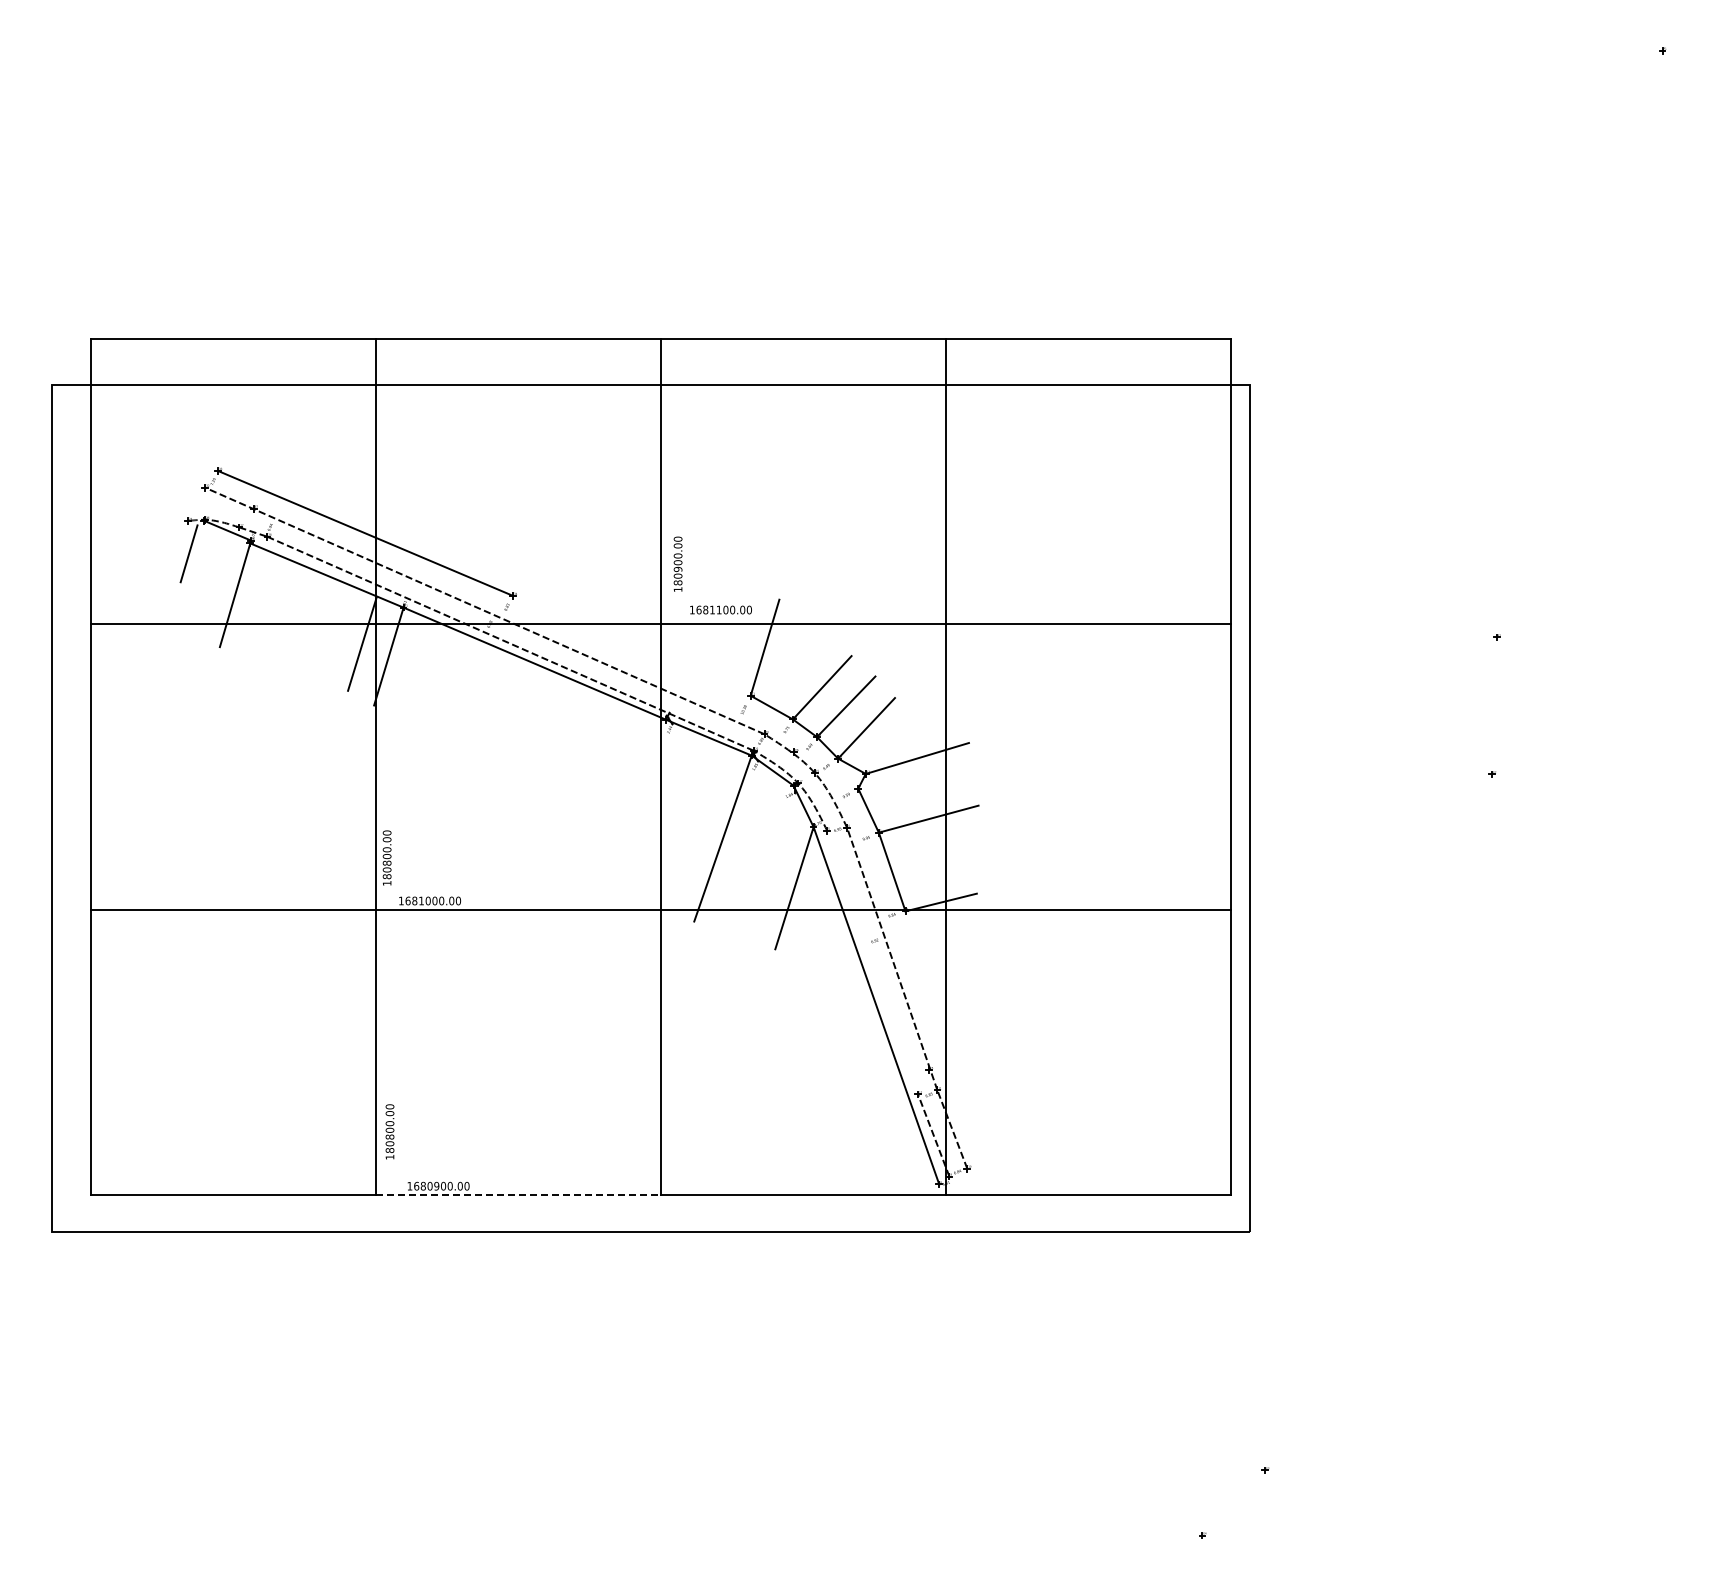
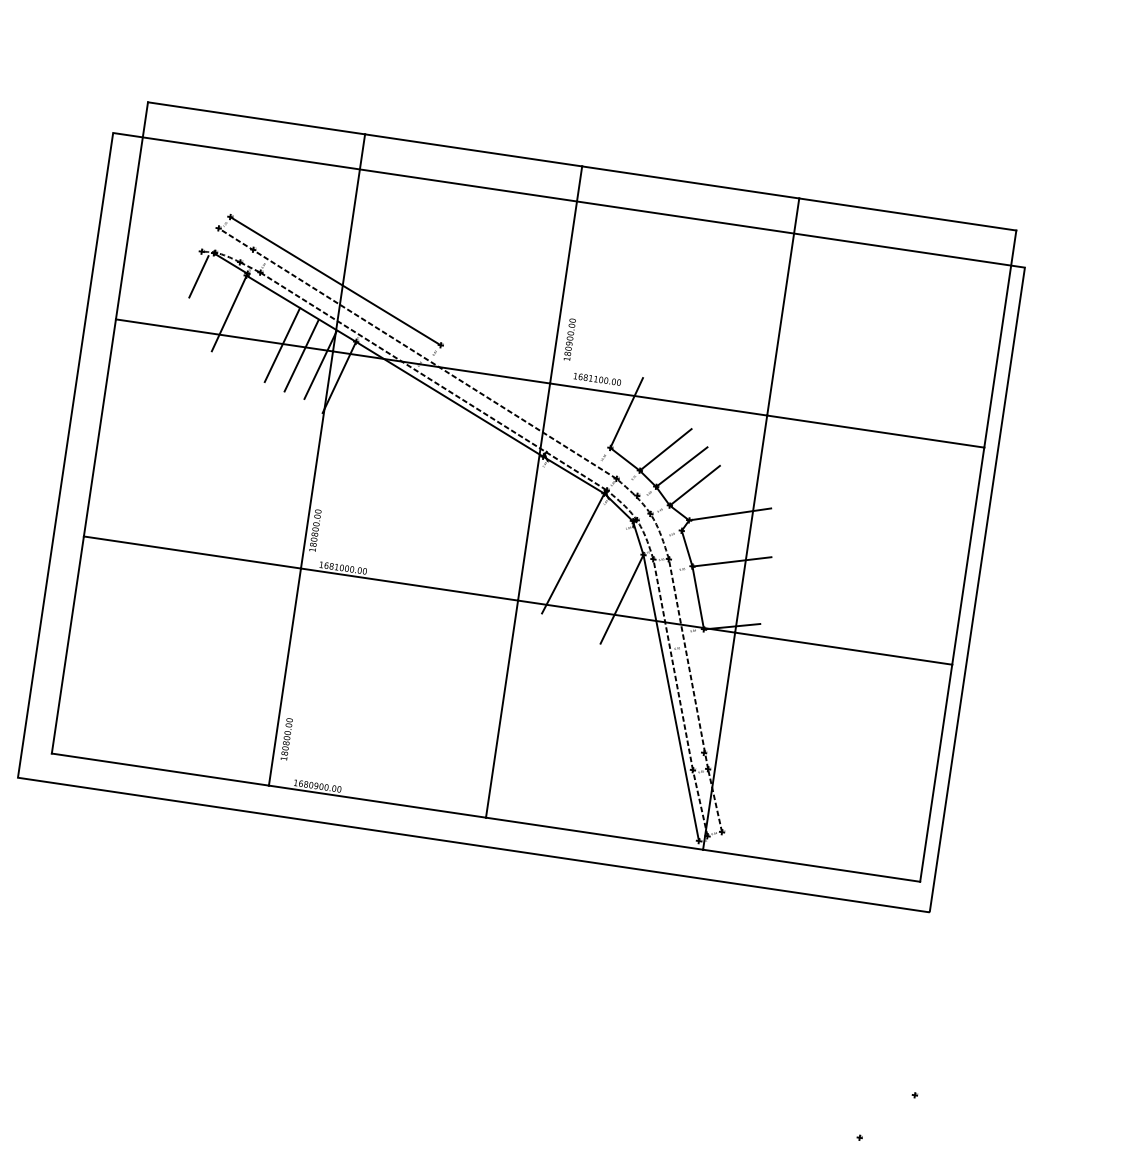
line: (309, 625) -> (282, 344), added
line: (336, 635) -> (301, 355), added
line: (872, 962) -> (673, 664), added
line: (518, 1194) -> (377, 801), dashed -> solid

